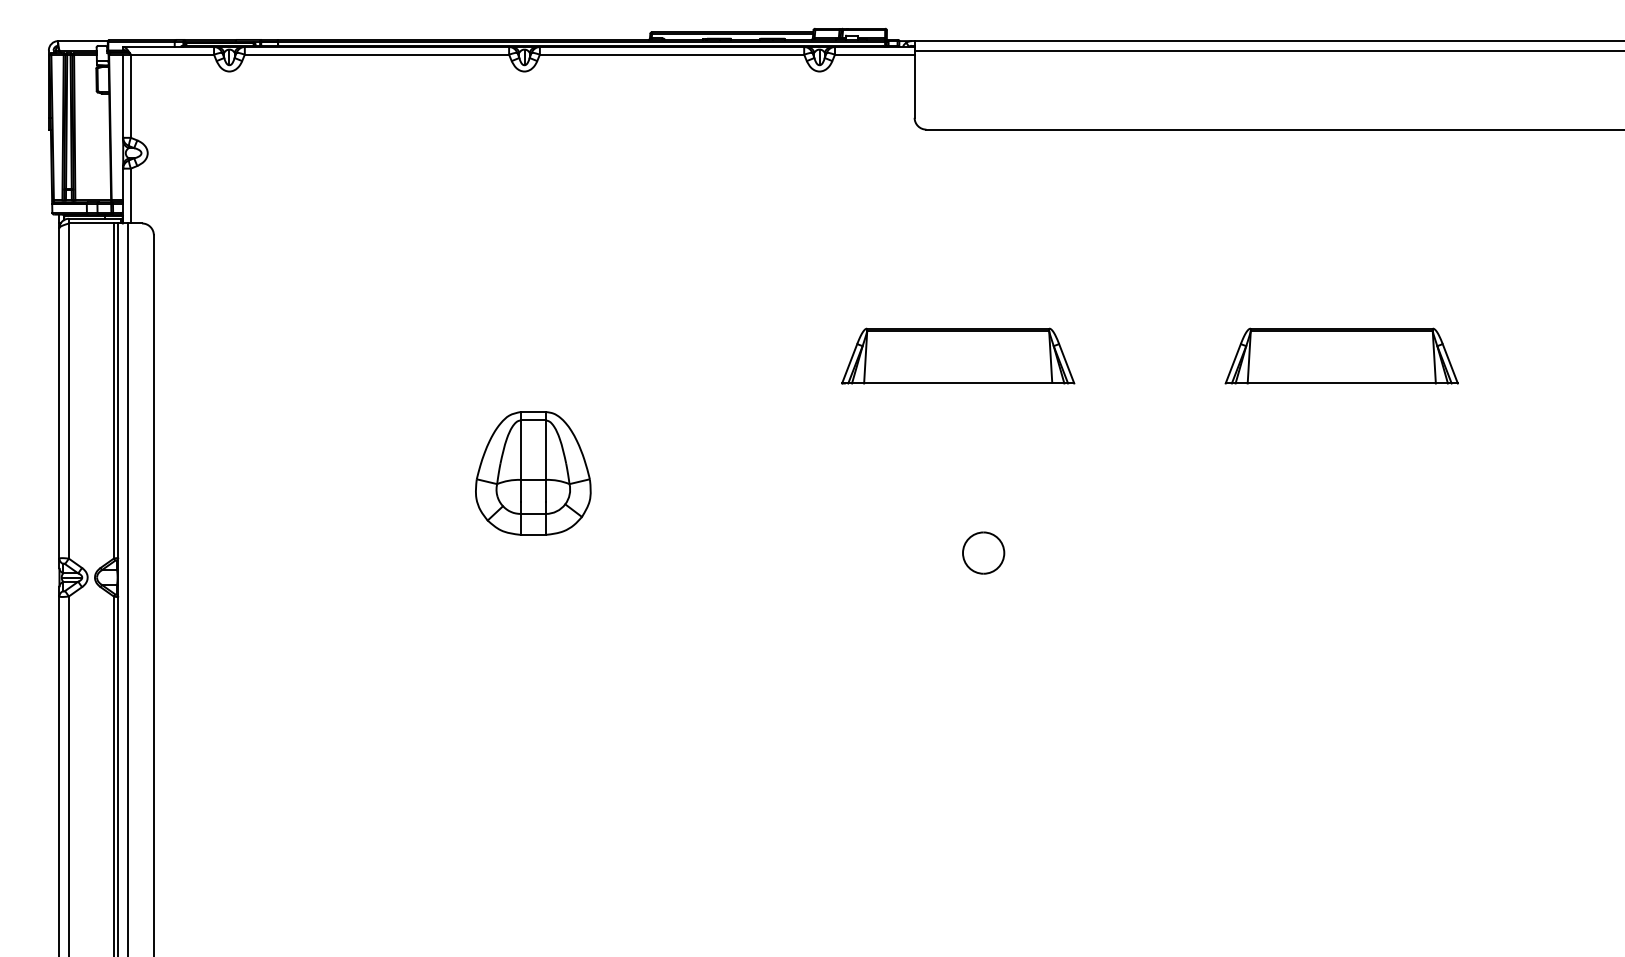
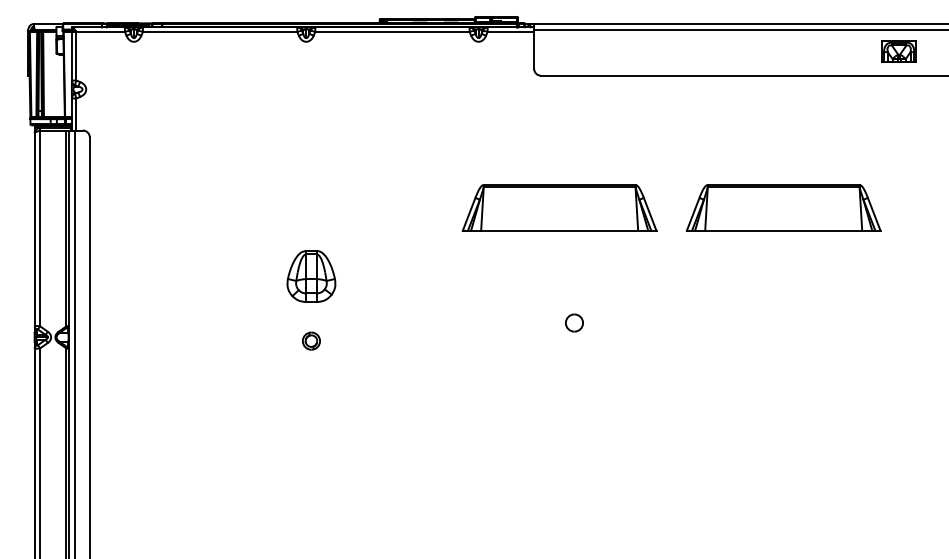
part: (1538, 88) -> (898, 51), added
part: (958, 355) -> (559, 207), size x1.43
part: (1341, 355) -> (783, 207), size x1.43
part: (533, 473) -> (311, 276), size x0.71
part: (983, 552) -> (574, 322), size x0.71
part: (533, 582) -> (311, 340), added

